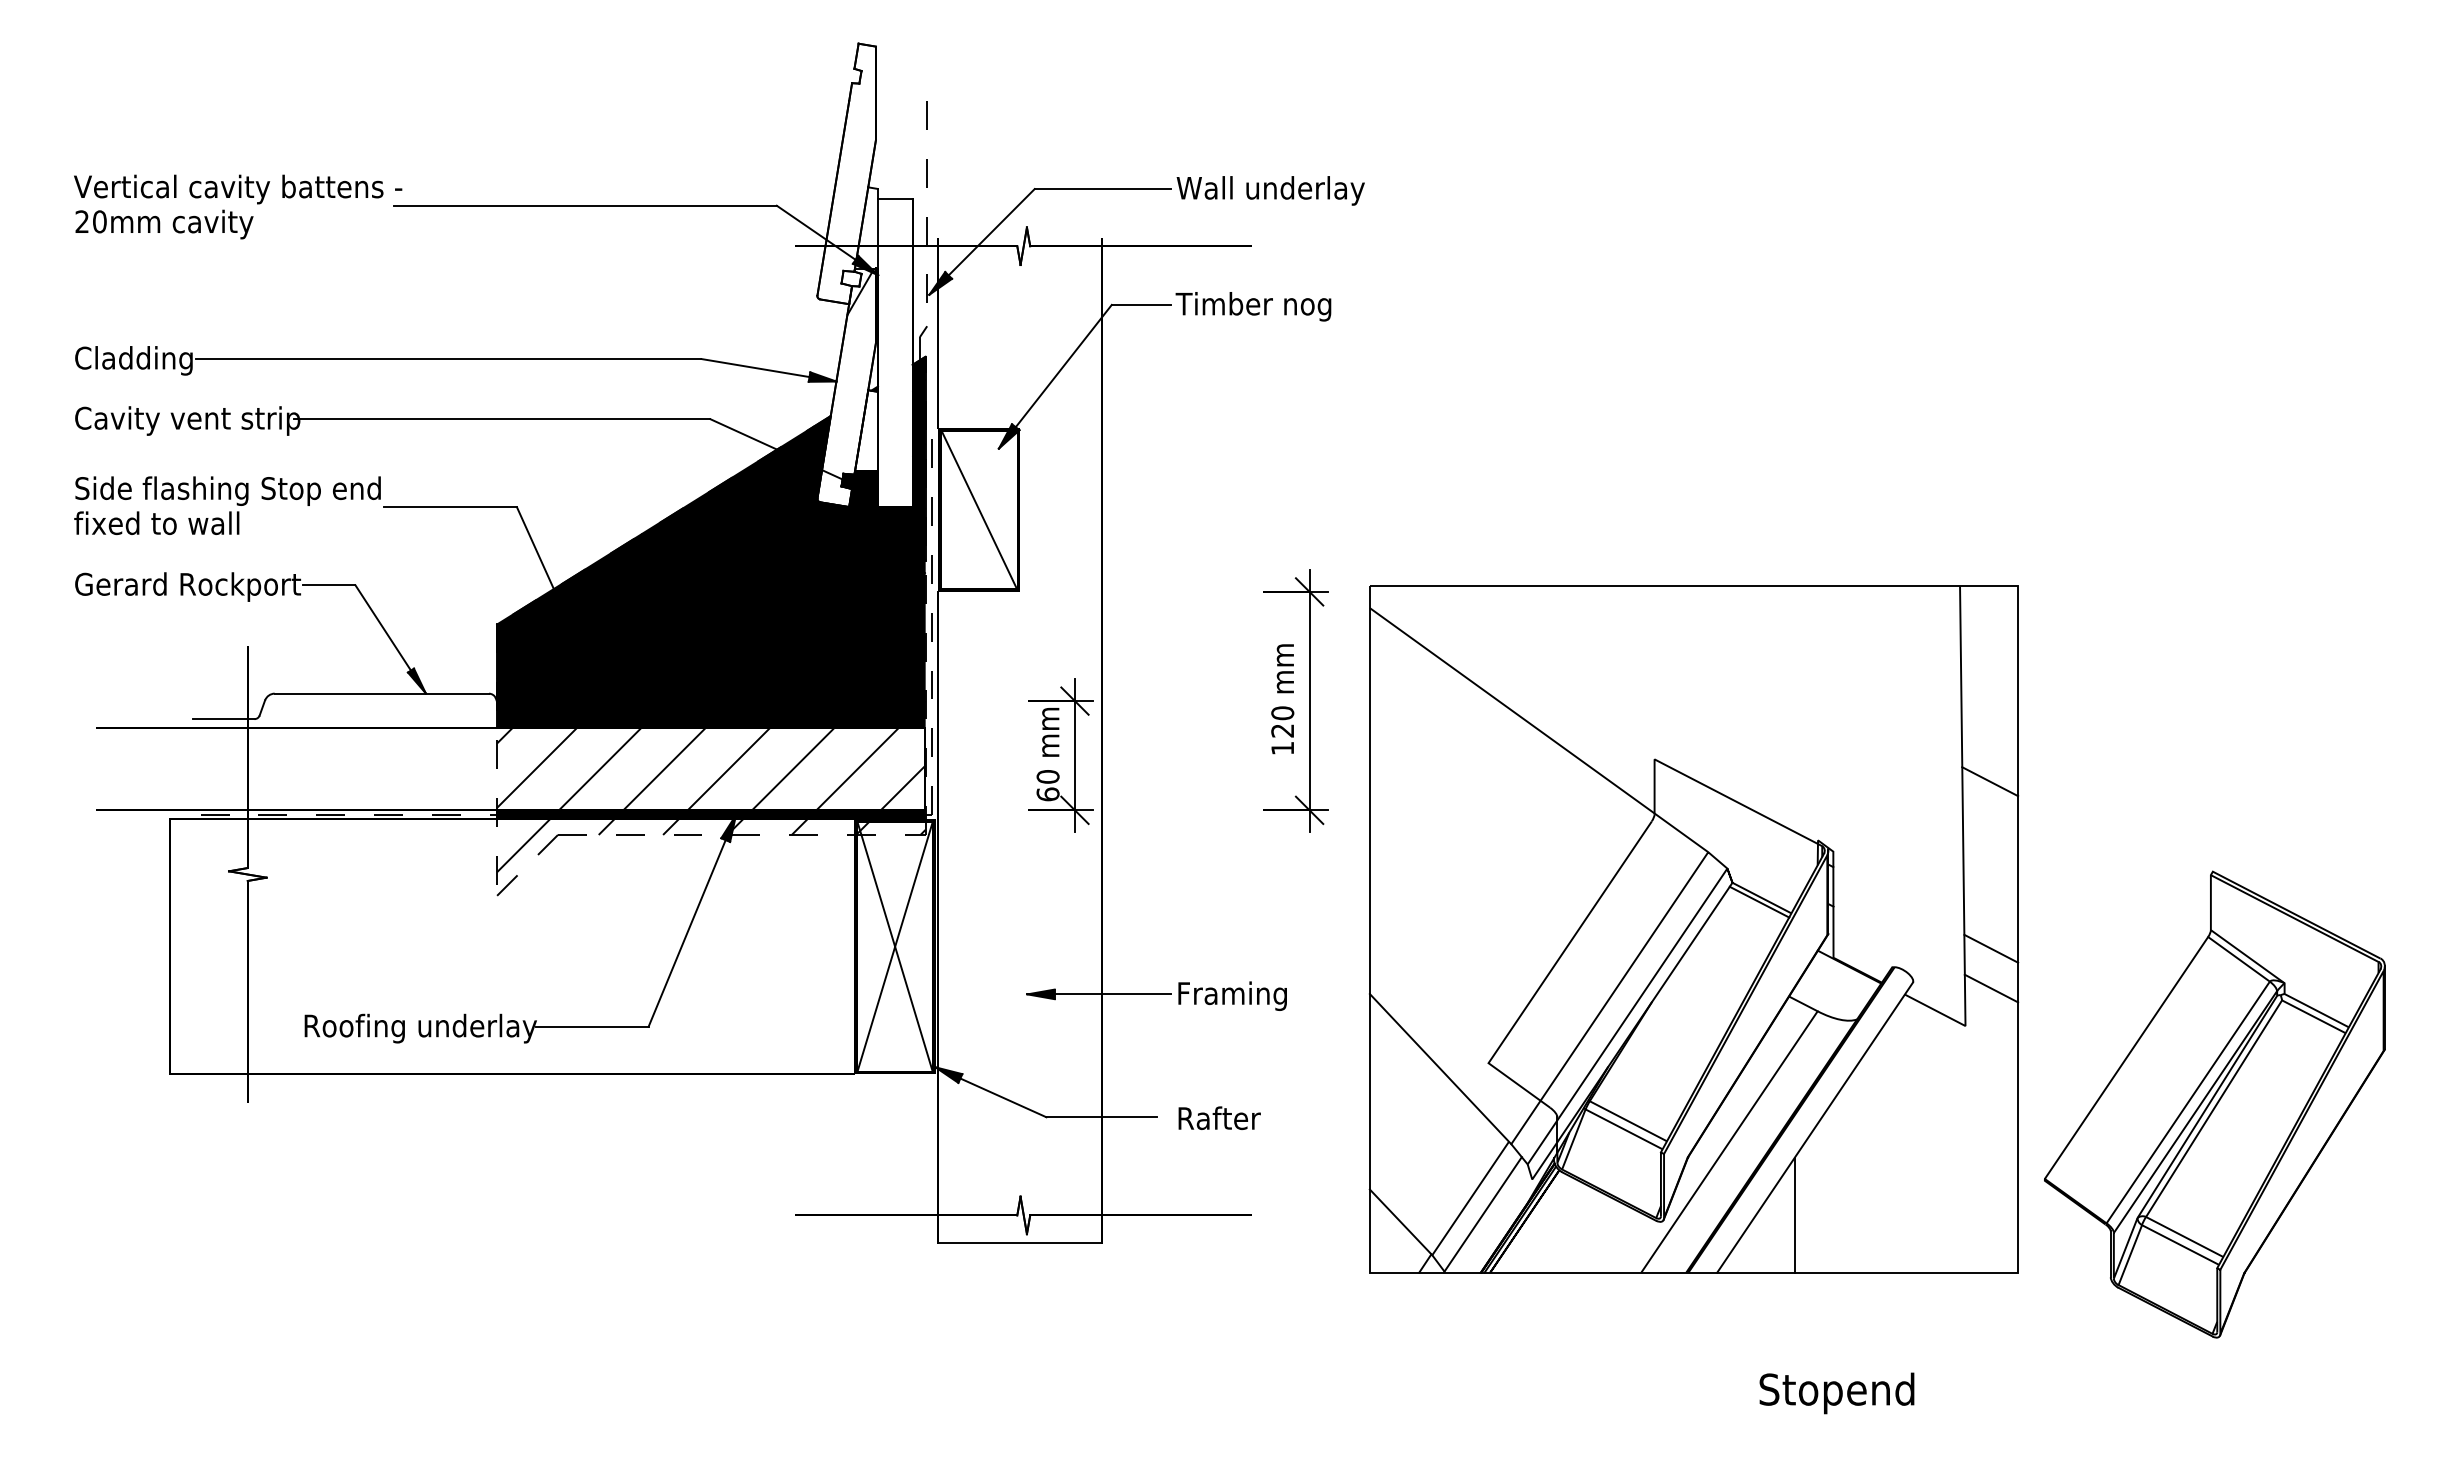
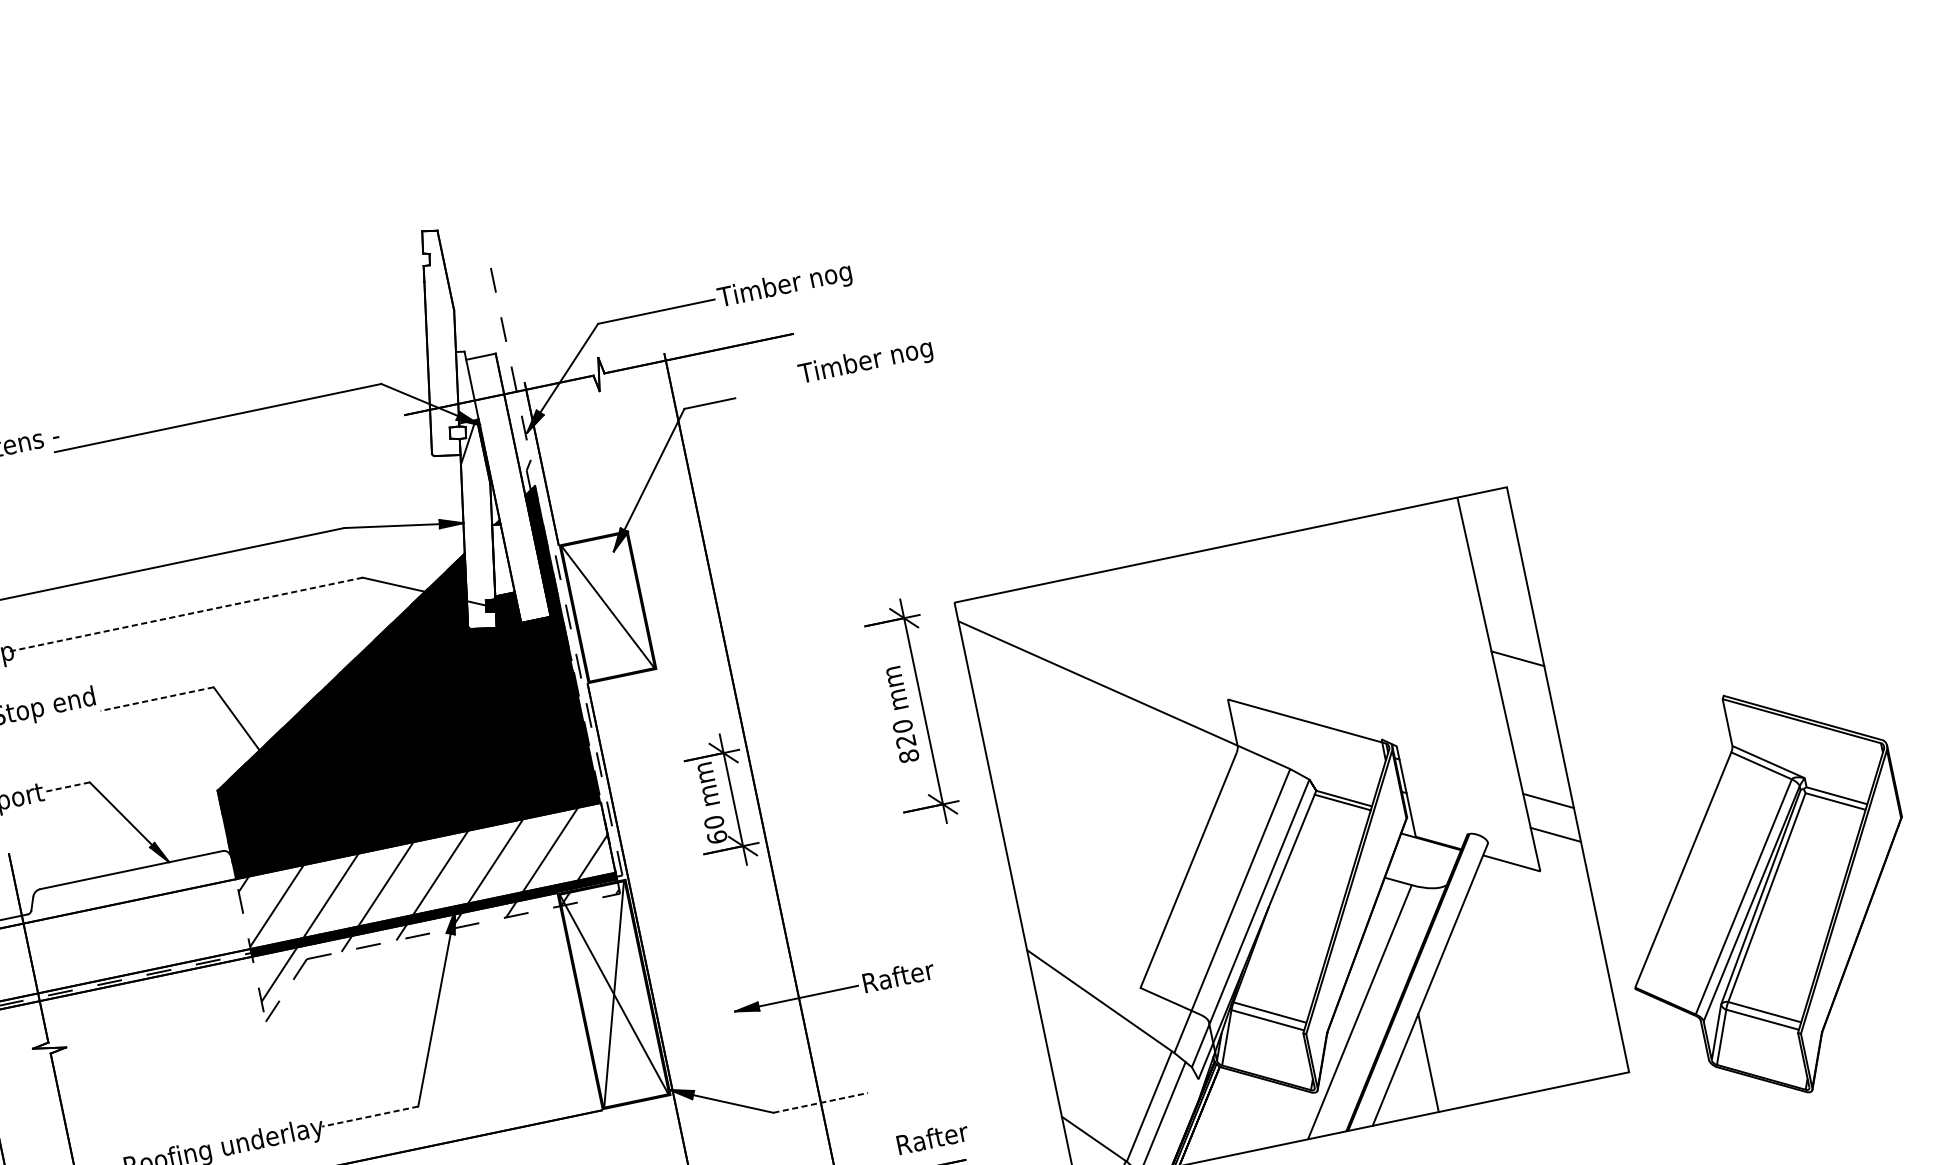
text: (1269, 190) -> (798, 283), Wall underlay -> Timber nog
text: (1253, 306) -> (865, 362), moved
line: (501, 419) -> (184, 615), solid -> dashed
line: (450, 507) -> (156, 699), solid -> dashed
line: (328, 585) -> (66, 787), solid -> dashed
text: (1282, 748) -> (908, 756), 120 -> 820
text: (1233, 995) -> (911, 975), Framing -> Rafter
line: (591, 1026) -> (369, 1116), solid -> dashed
line: (1102, 1117) -> (821, 1103), solid -> dashed
text: (1219, 1117) -> (932, 1137), moved

